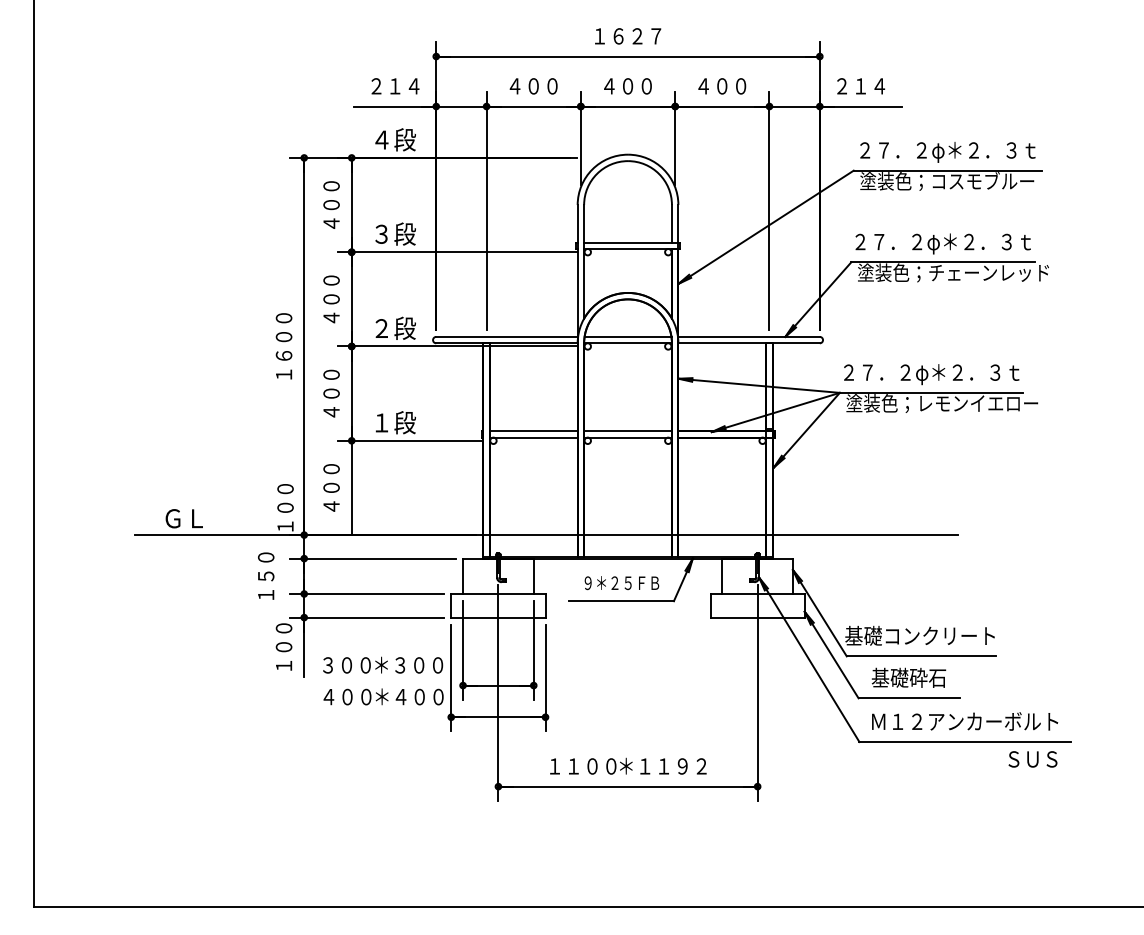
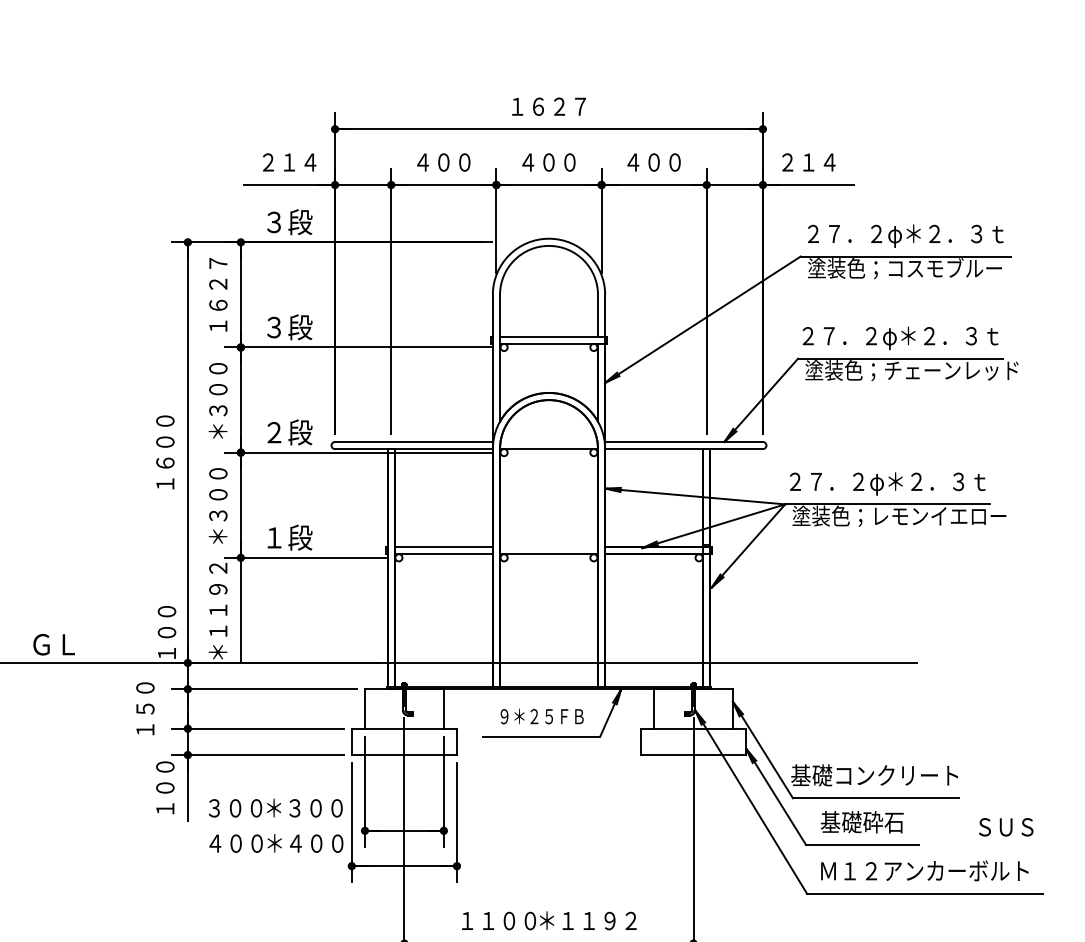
text: (381, 139) -> (274, 221), ４段 -> ３段
text: (331, 204) -> (218, 294), ４００ -> １６２７
text: (331, 299) -> (218, 400), ４００ -> ＊３００
line: (627, 336) -> (548, 441), removed
text: (331, 394) -> (218, 506), ４００ -> ＊３００
line: (627, 431) -> (548, 547), removed
text: (331, 488) -> (218, 611), ４００ -> ＊１１９２
text: (1032, 759) -> (1005, 827), moved

